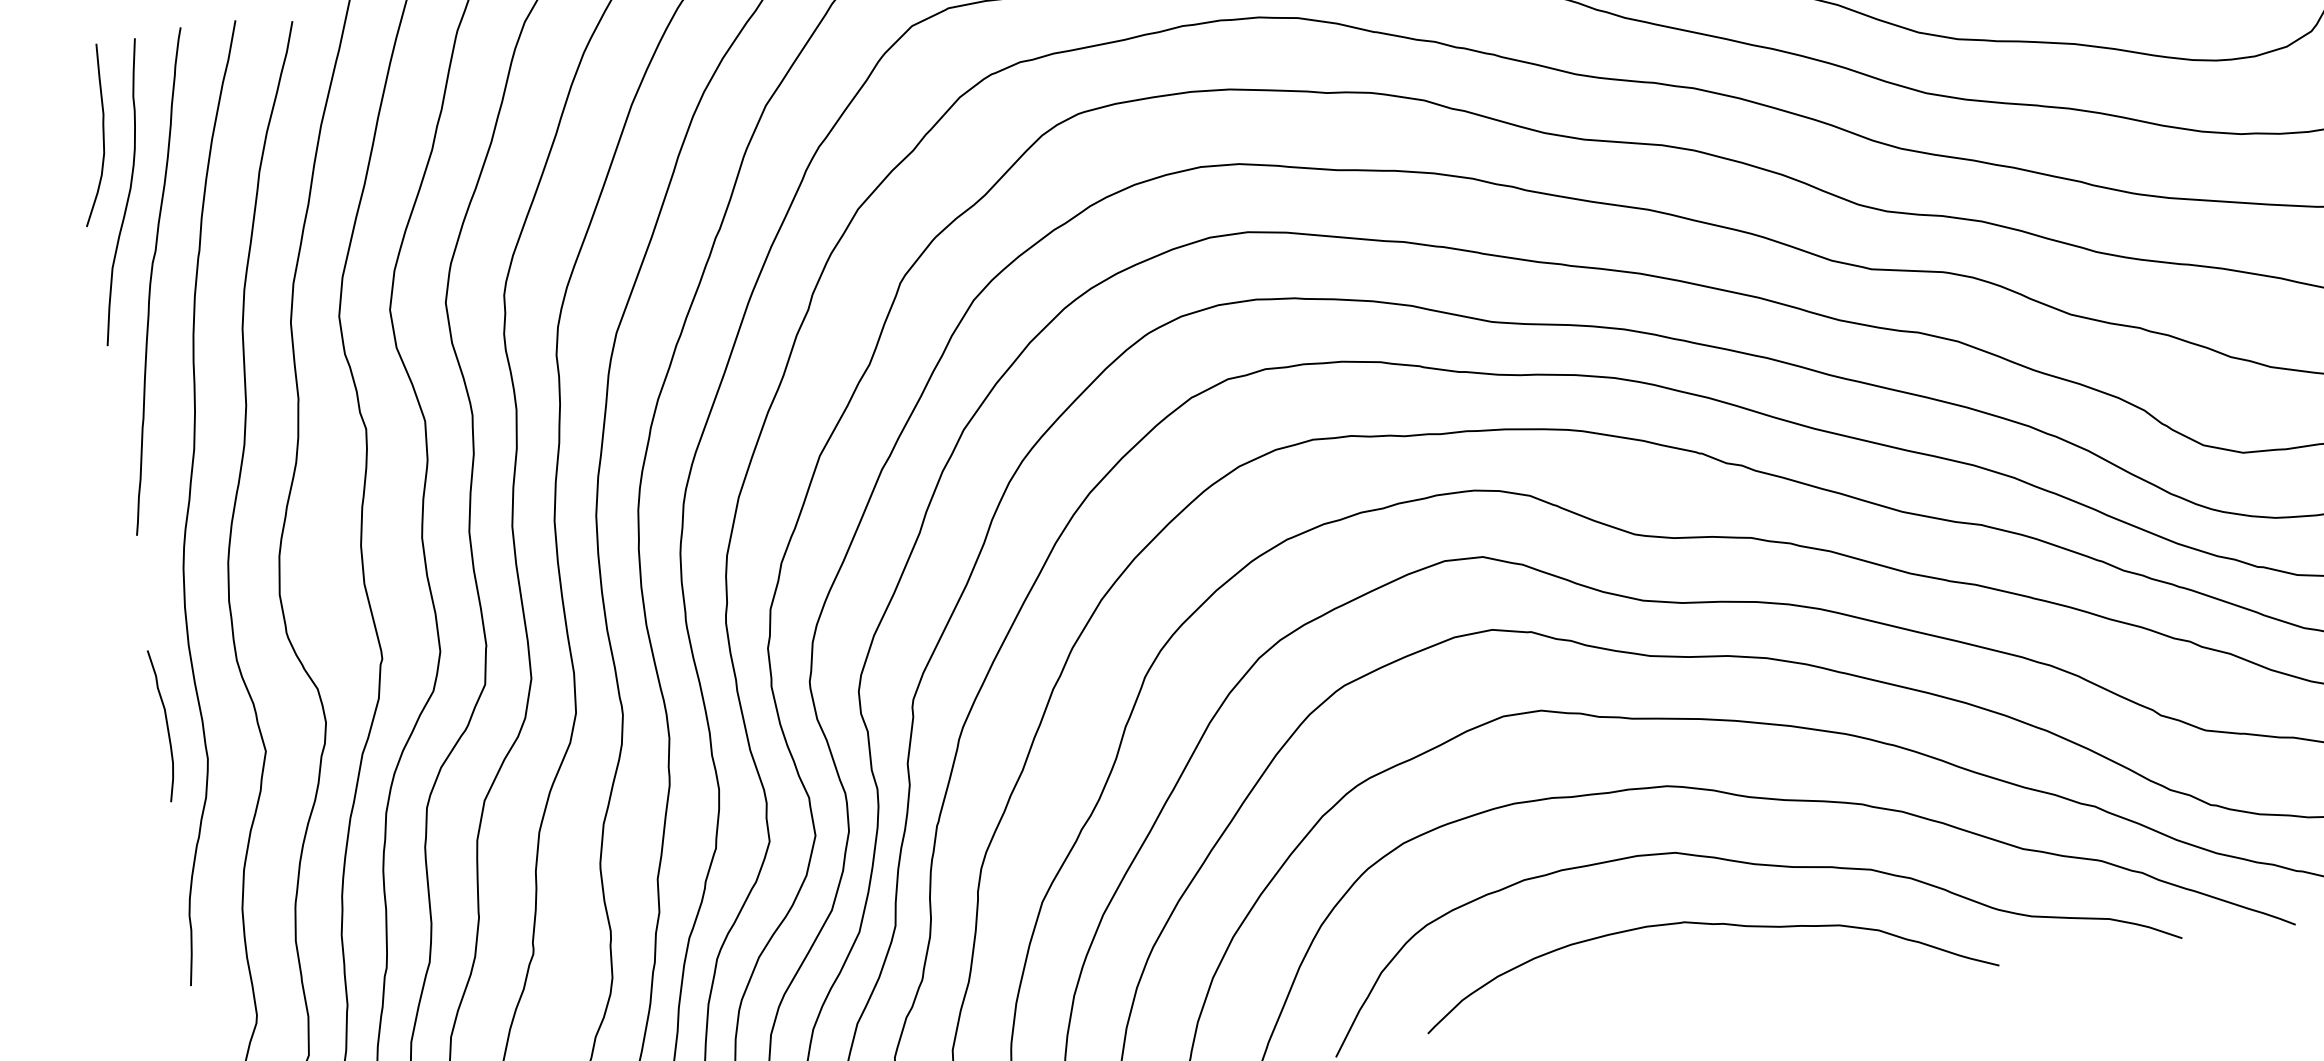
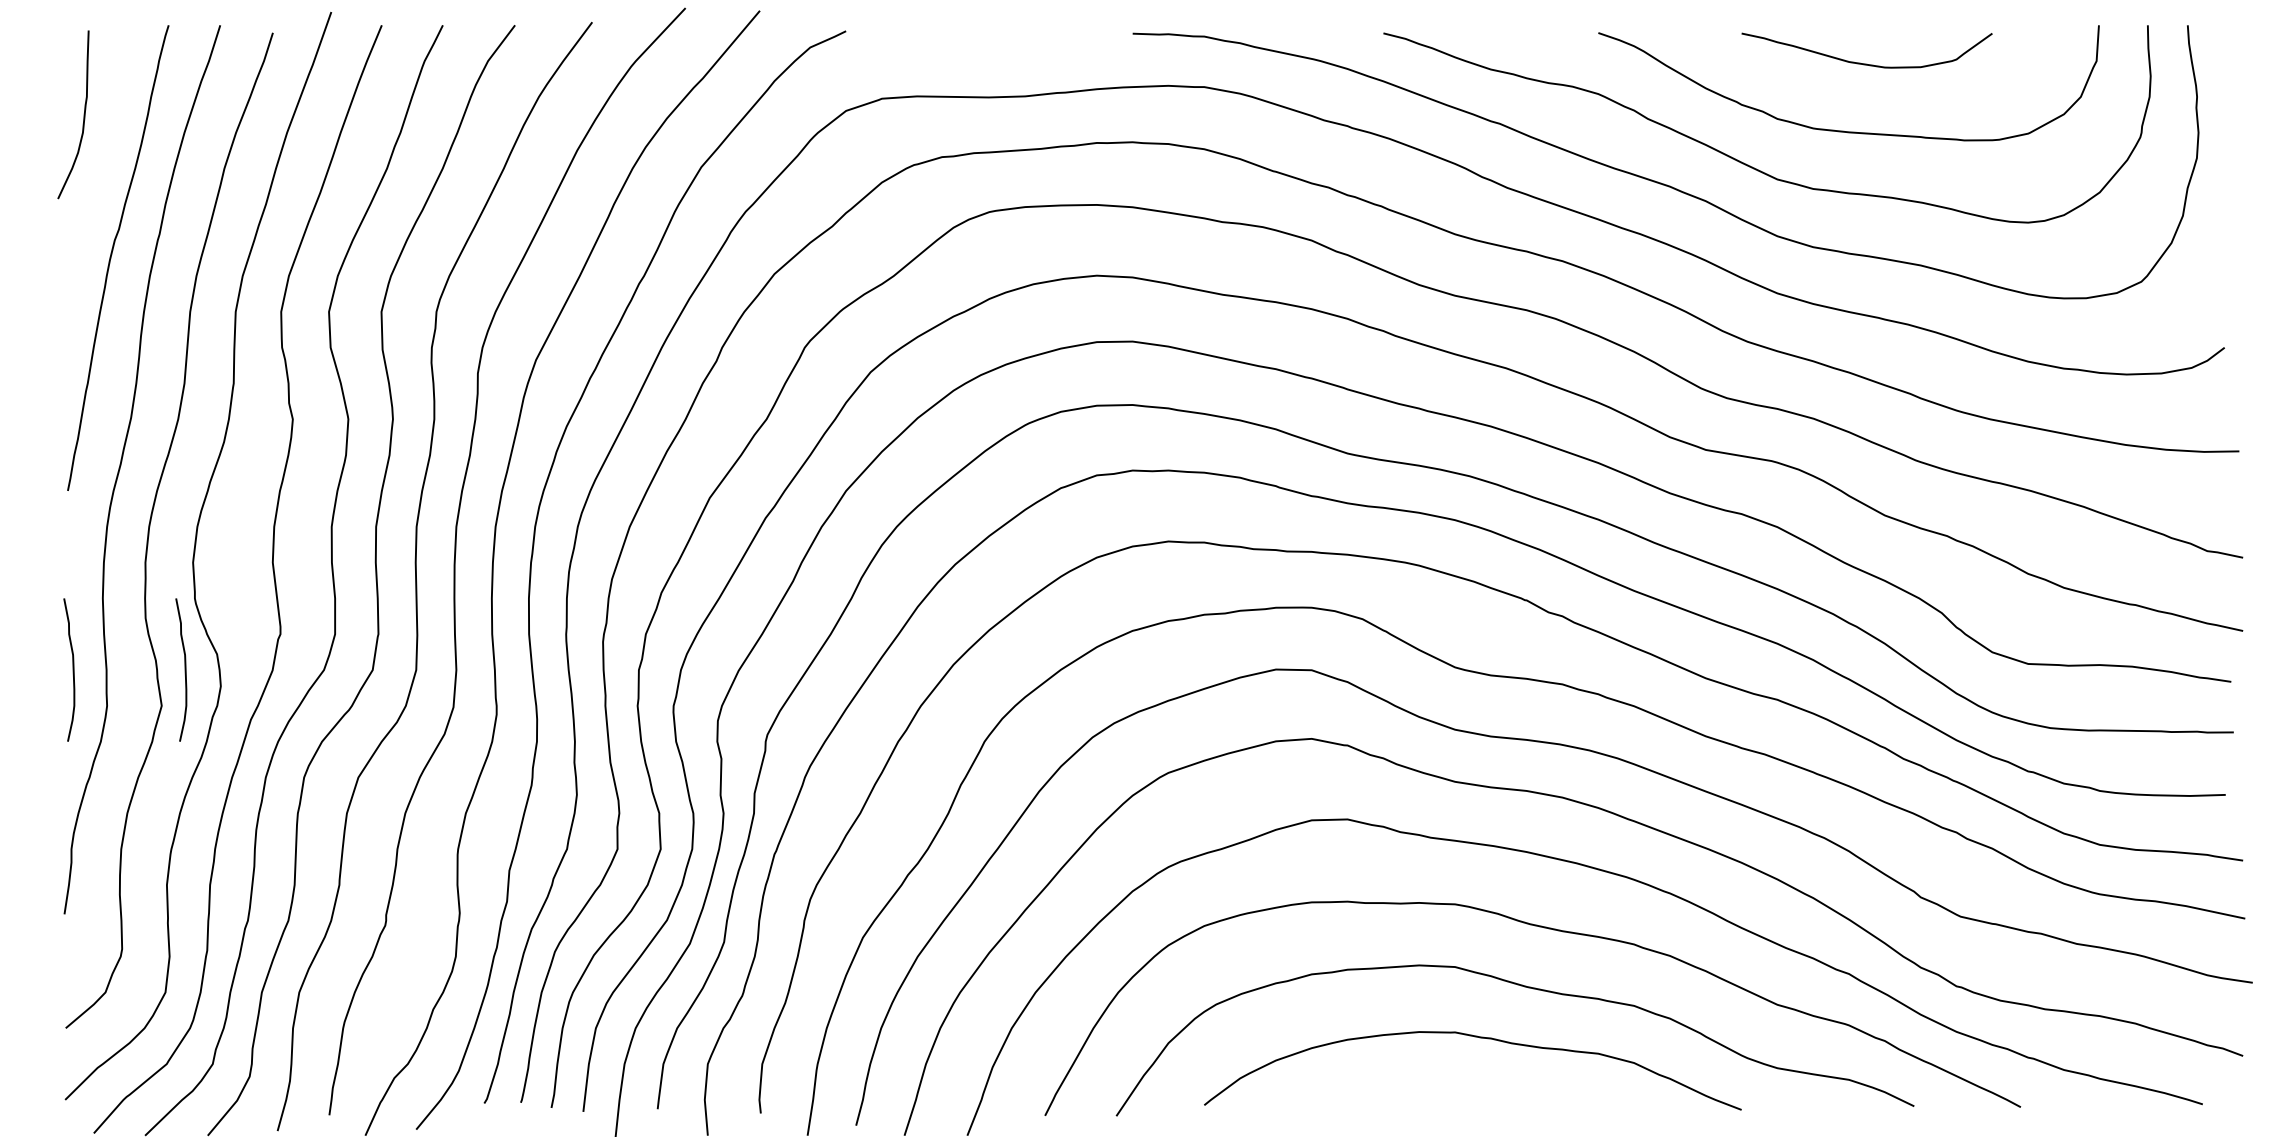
curve: (128, 193) -> (100, 172), removed
curve: (285, 709) -> (184, 669), added

